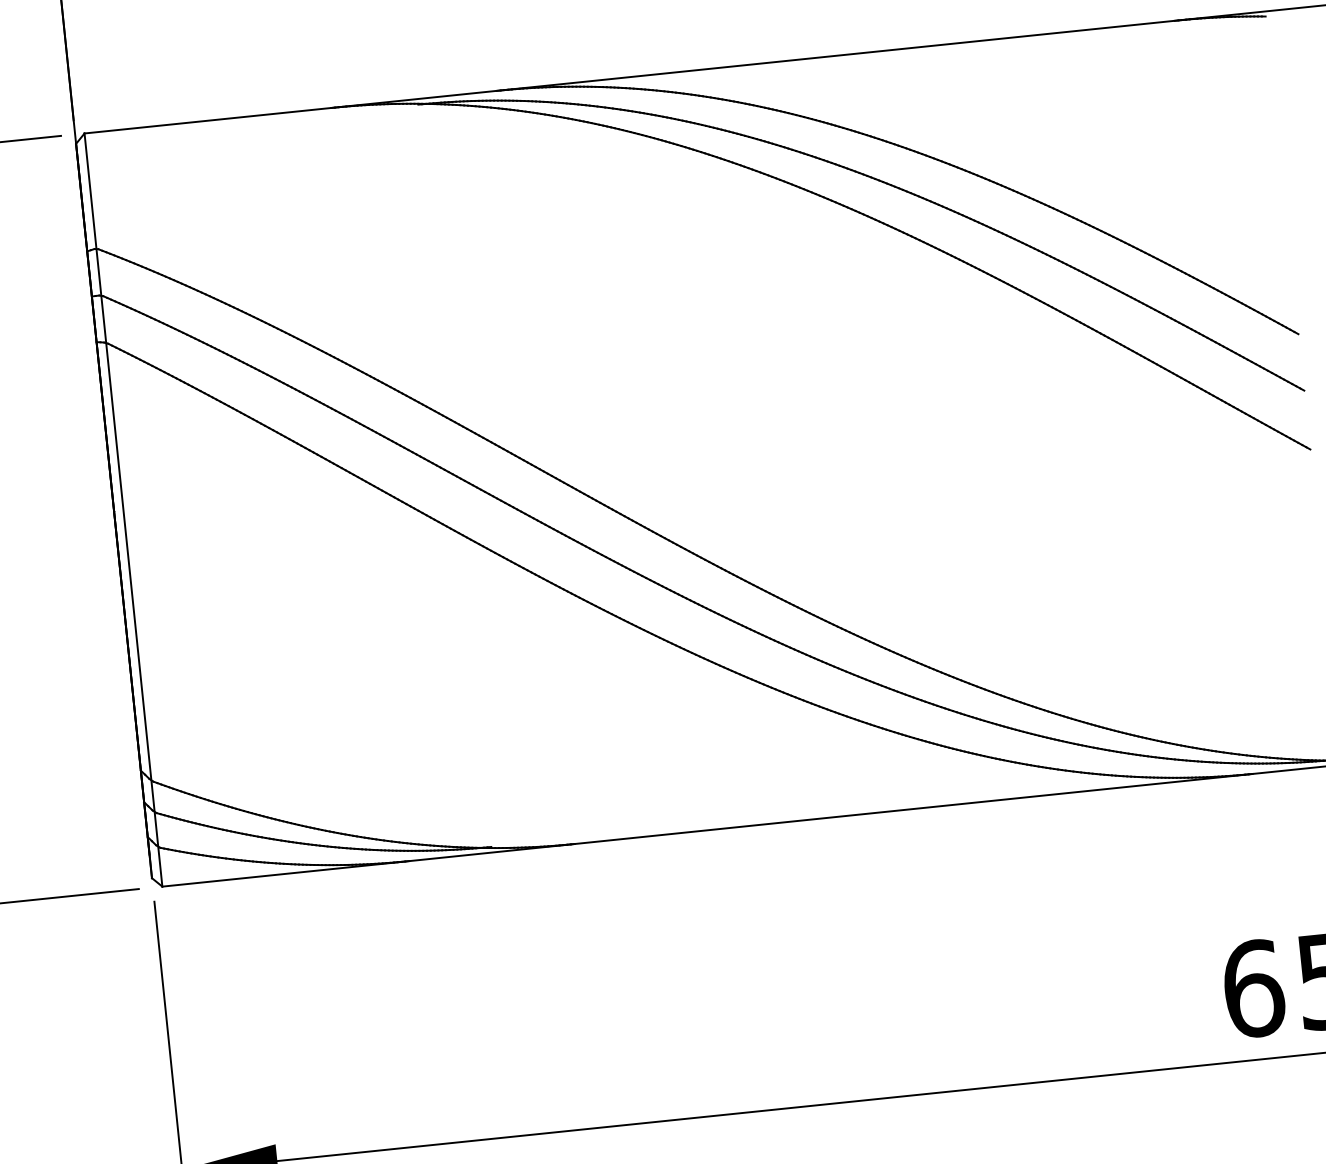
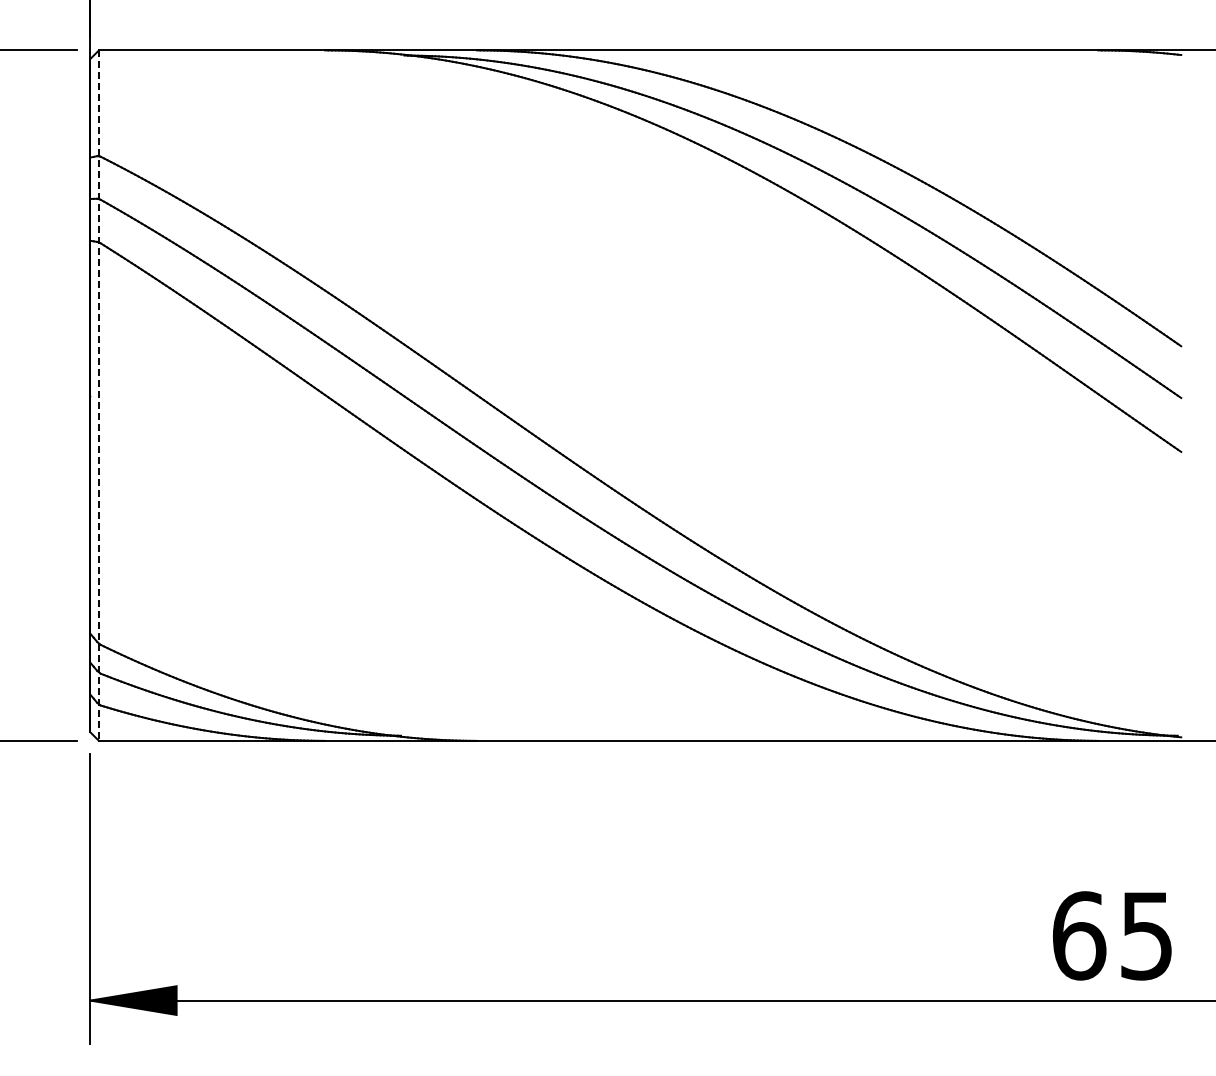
line: (123, 511) -> (98, 396), solid -> dashed

